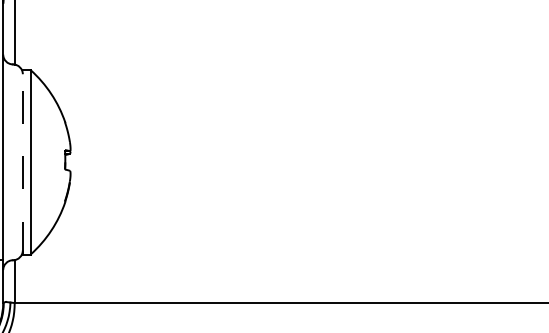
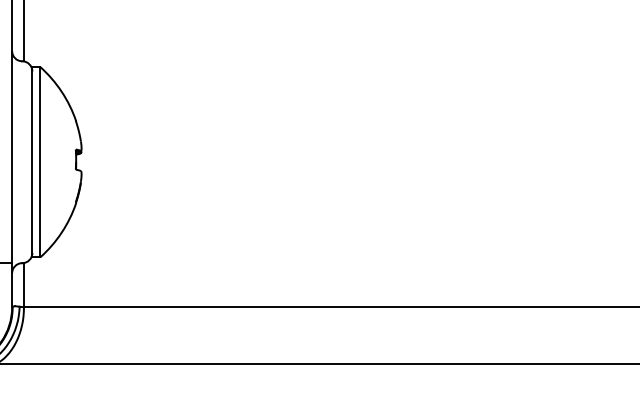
line: (22, 161) -> (32, 161), dashed -> solid

